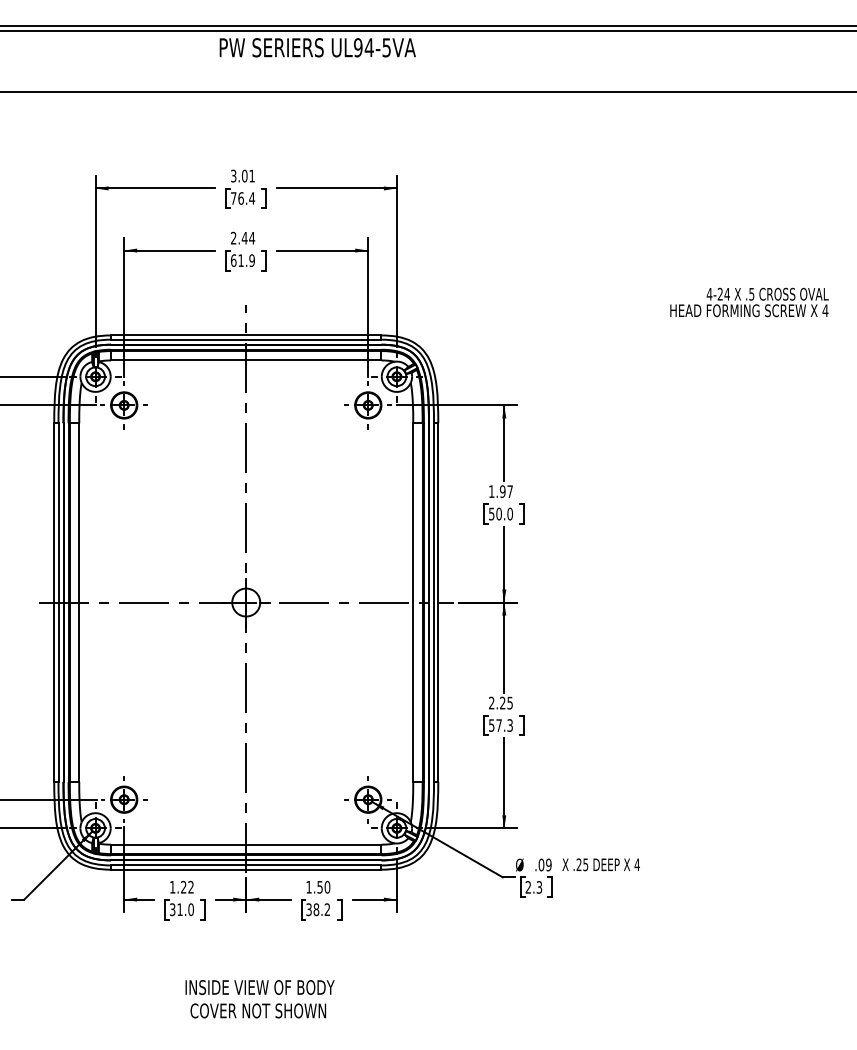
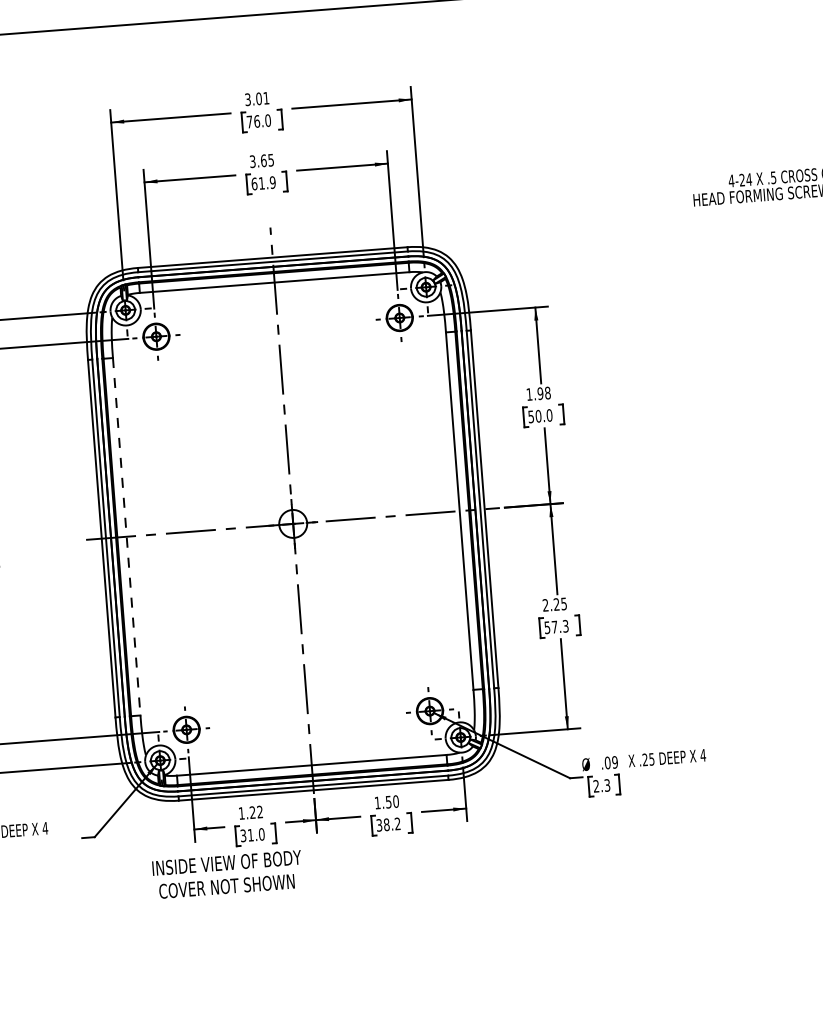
text: (252, 198) -> (268, 120), 76.4 -> 76.0
text: (243, 237) -> (262, 160), 2.44 -> 3.65
text: (509, 491) -> (547, 393), 1.97 -> 1.98
line: (79, 603) -> (127, 537), solid -> dashed
text: (259, 999) -> (227, 874), moved

